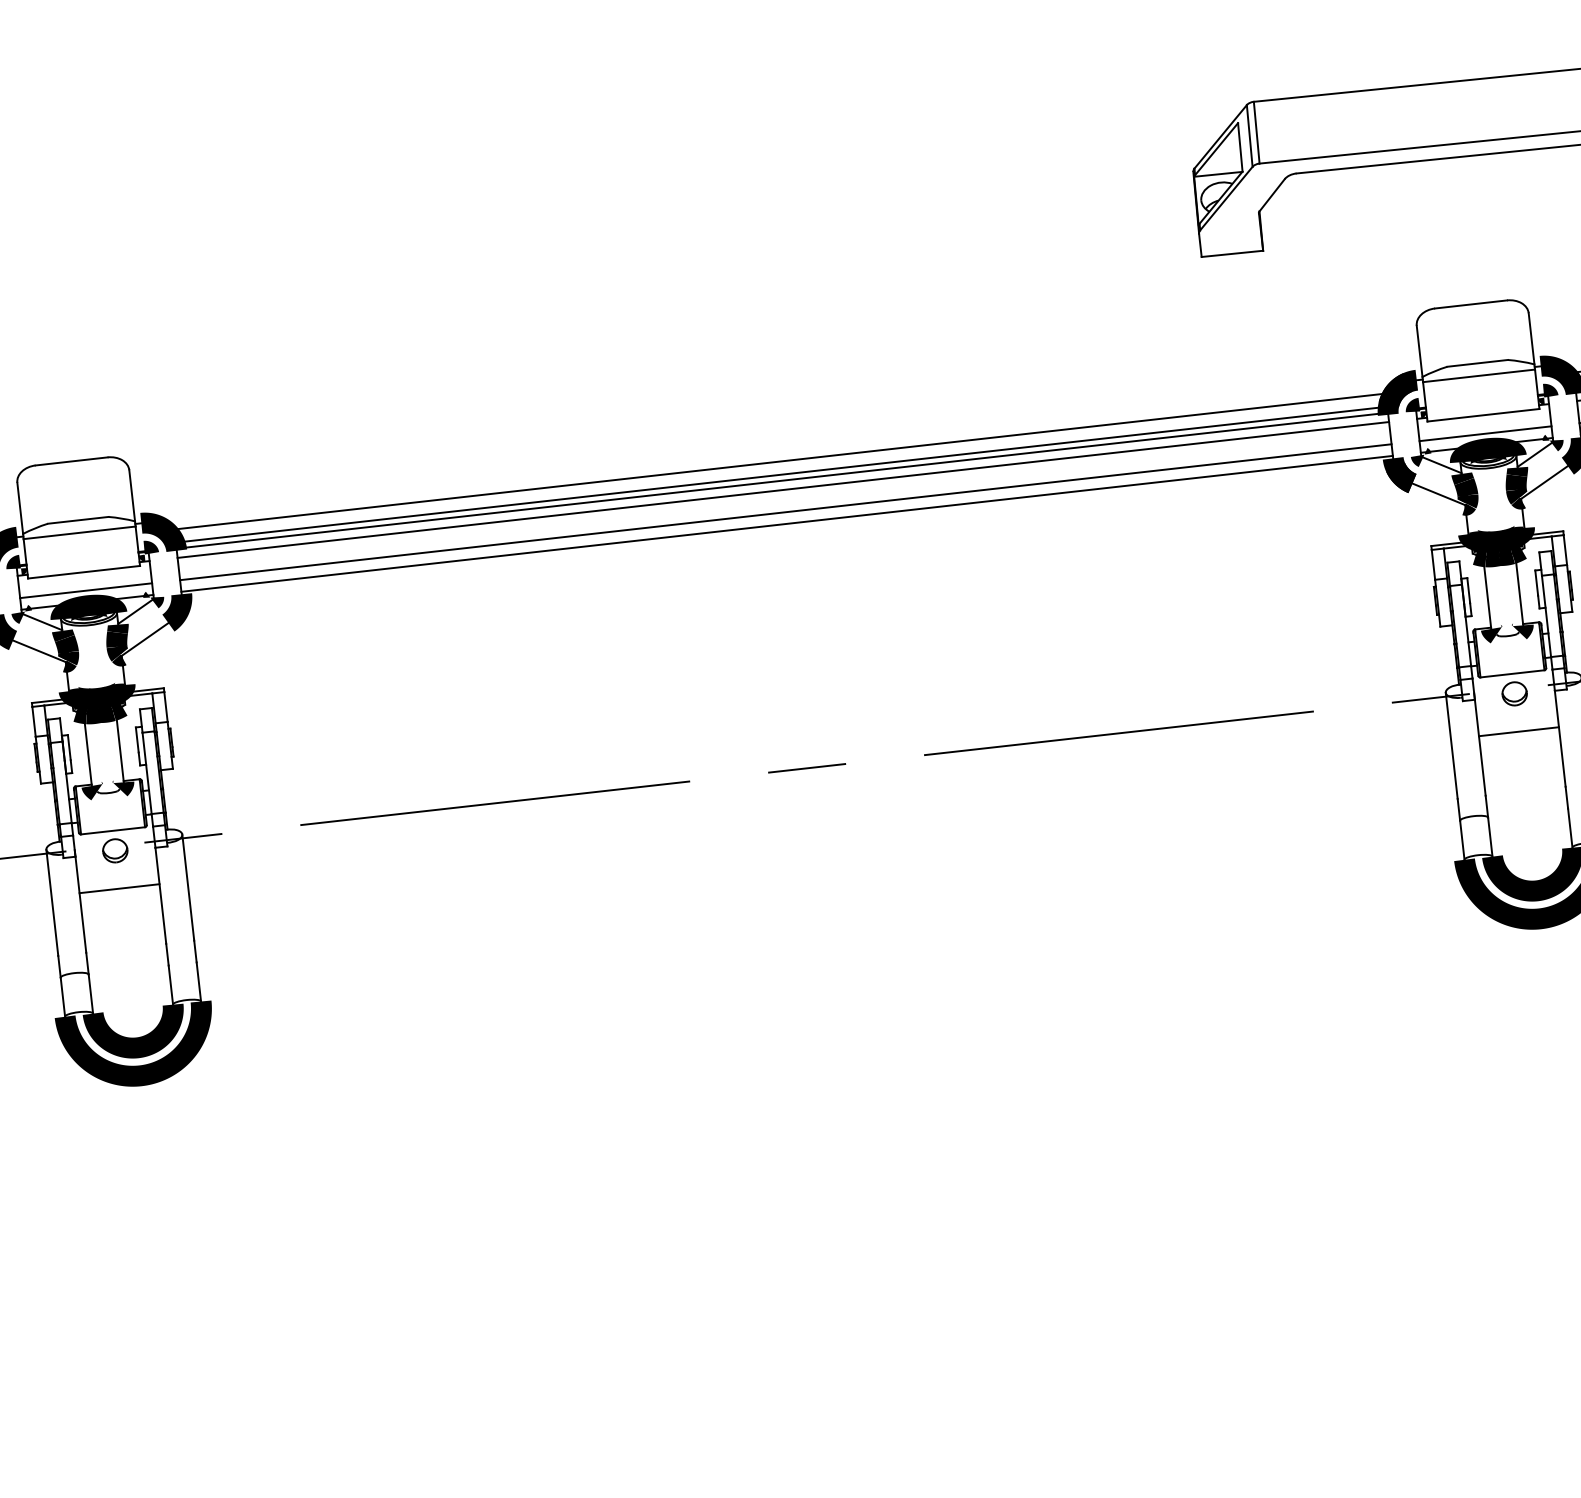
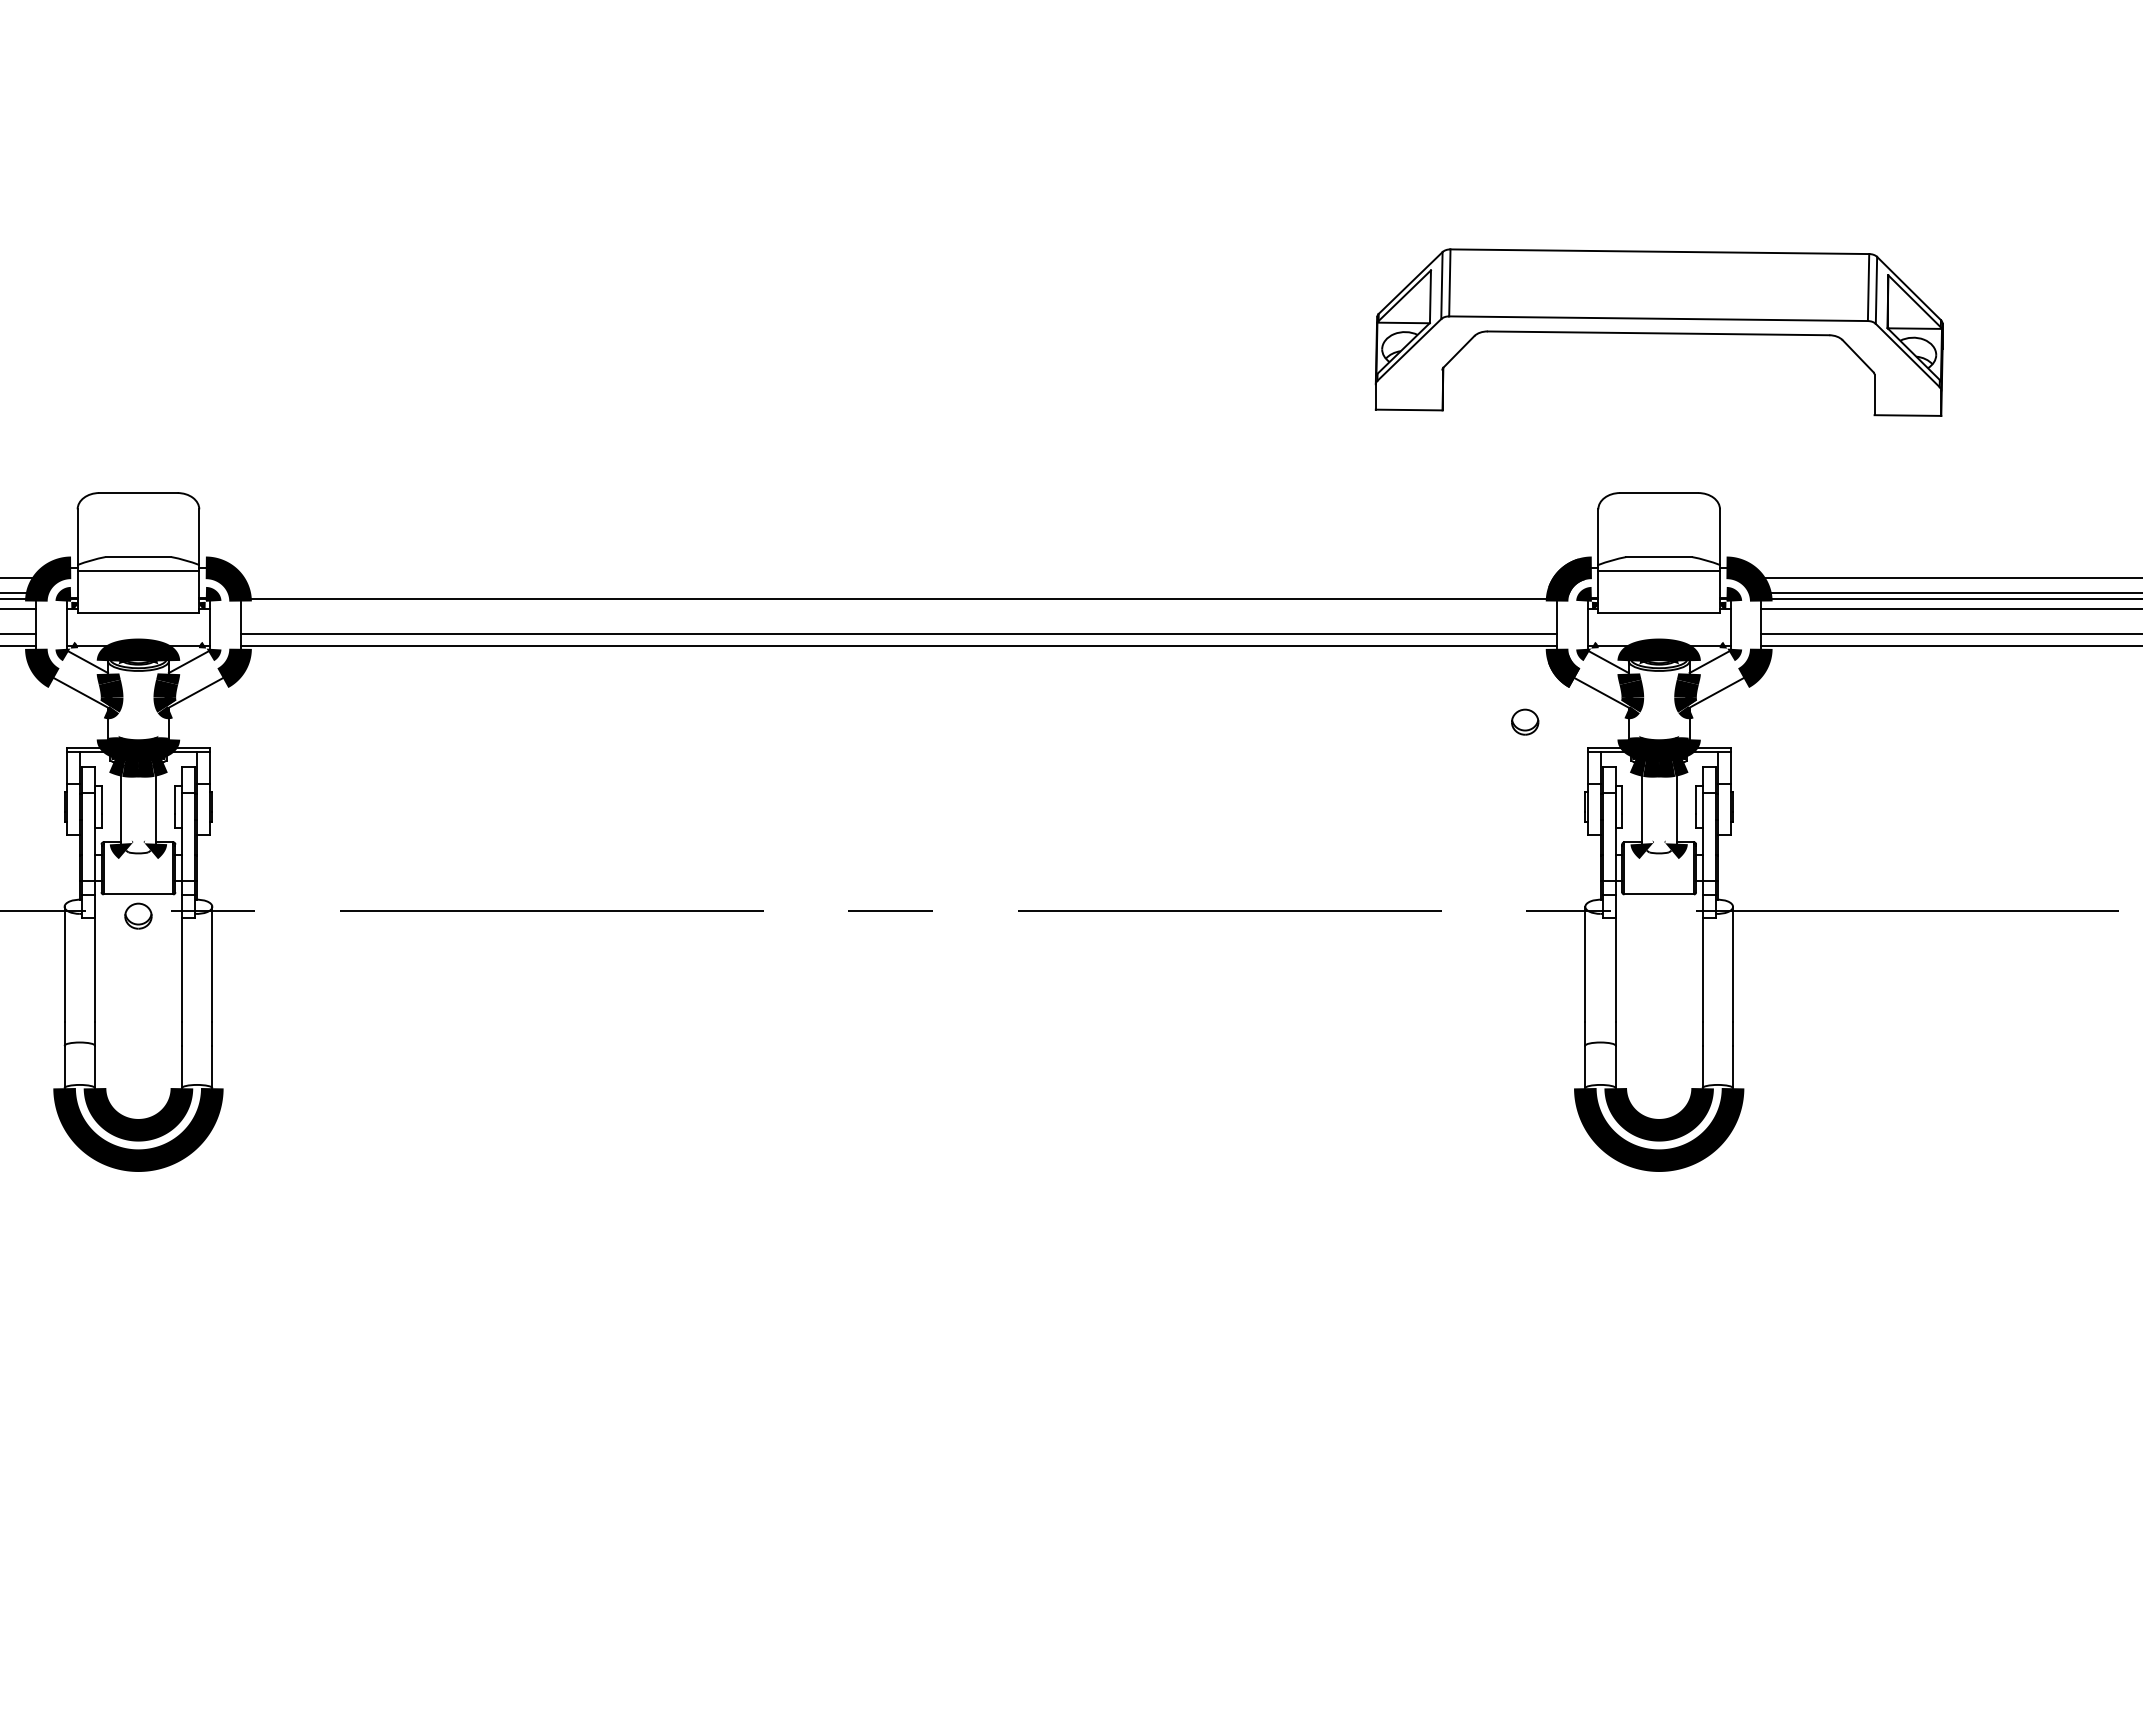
line: (1484, 433) -> (1658, 633), removed
line: (779, 461) -> (898, 578), removed
line: (781, 474) -> (898, 592), removed
line: (783, 490) -> (898, 609), removed
line: (86, 590) -> (138, 633), removed
part: (1514, 693) -> (1525, 721), moved
line: (1518, 731) -> (1658, 957), removed
line: (119, 888) -> (138, 957), removed

